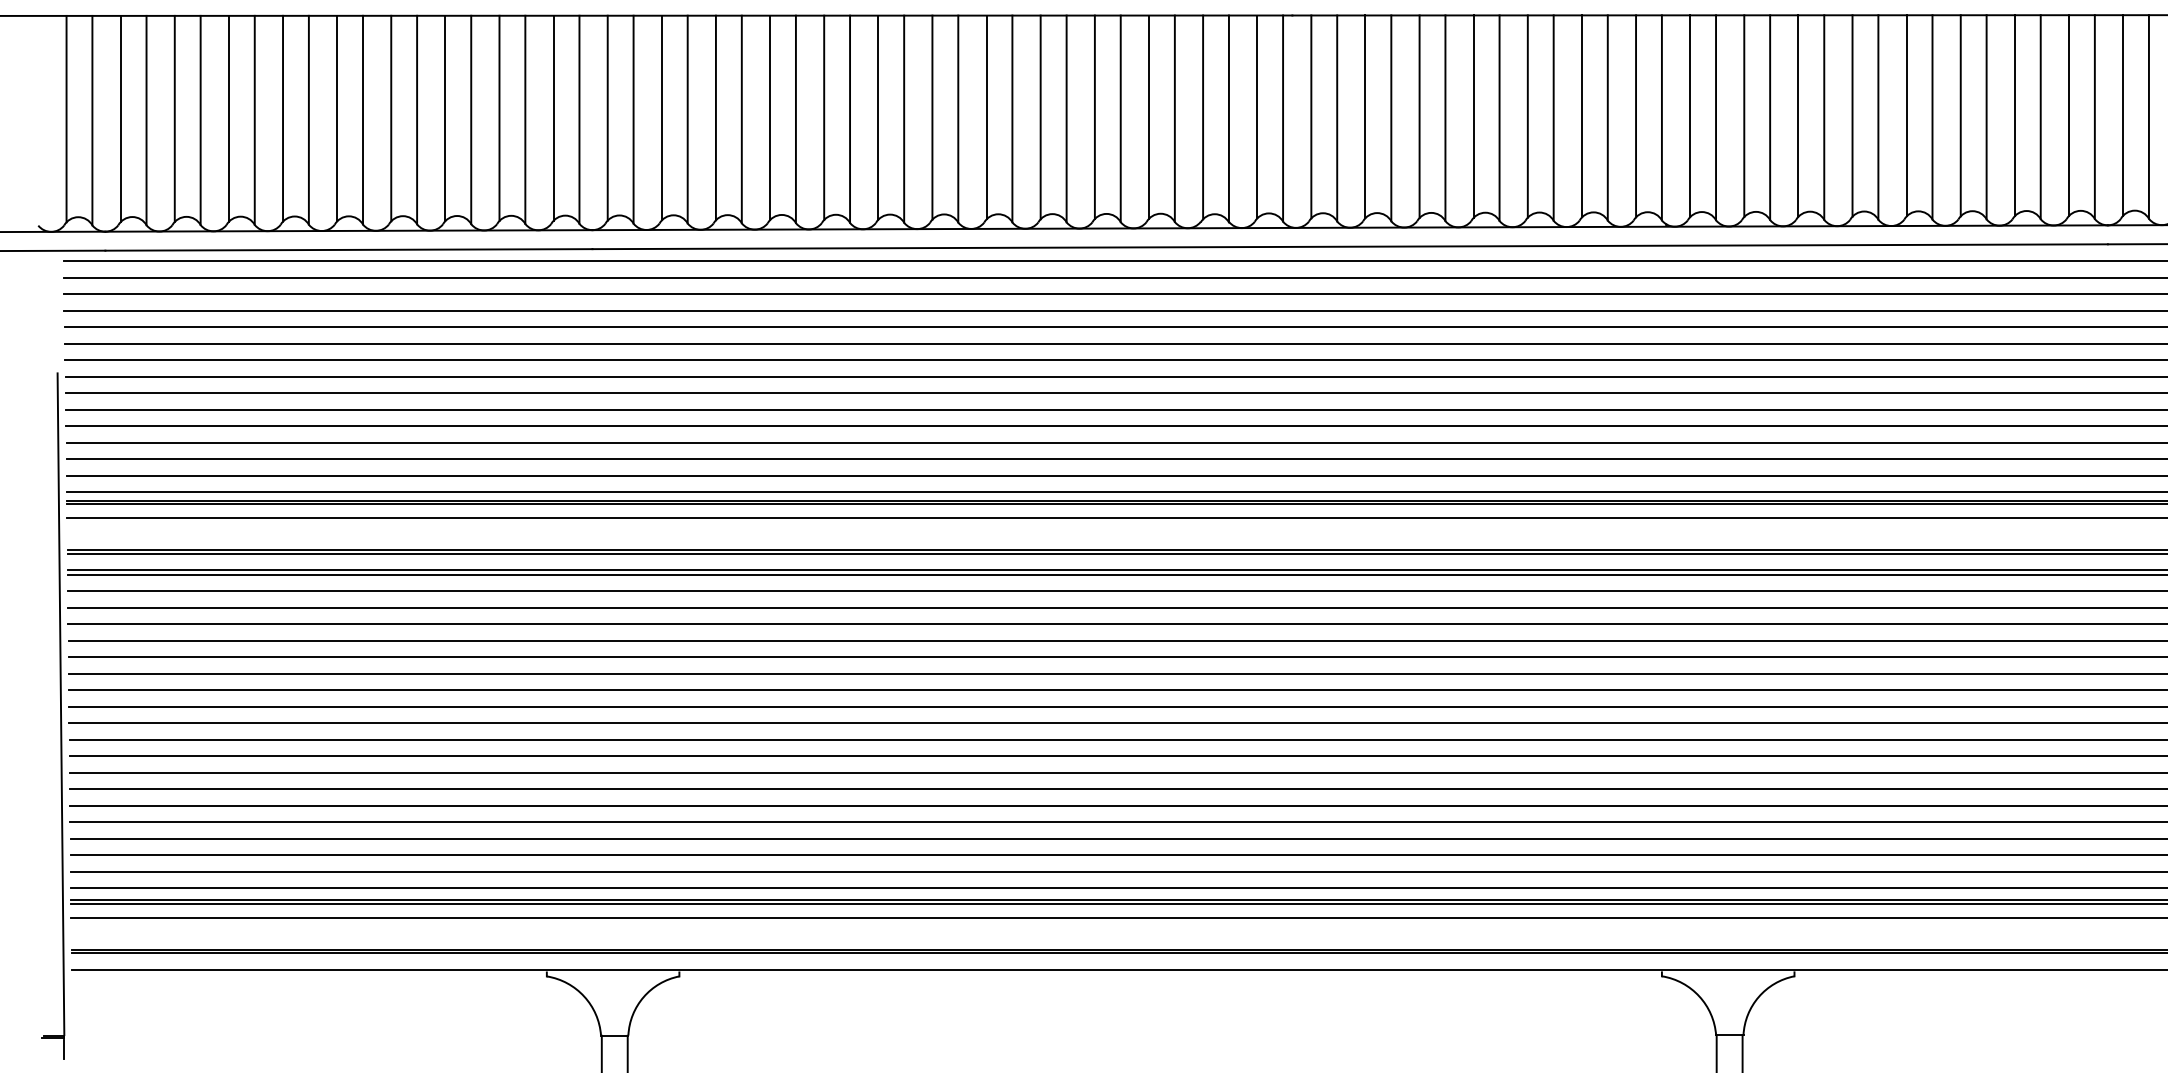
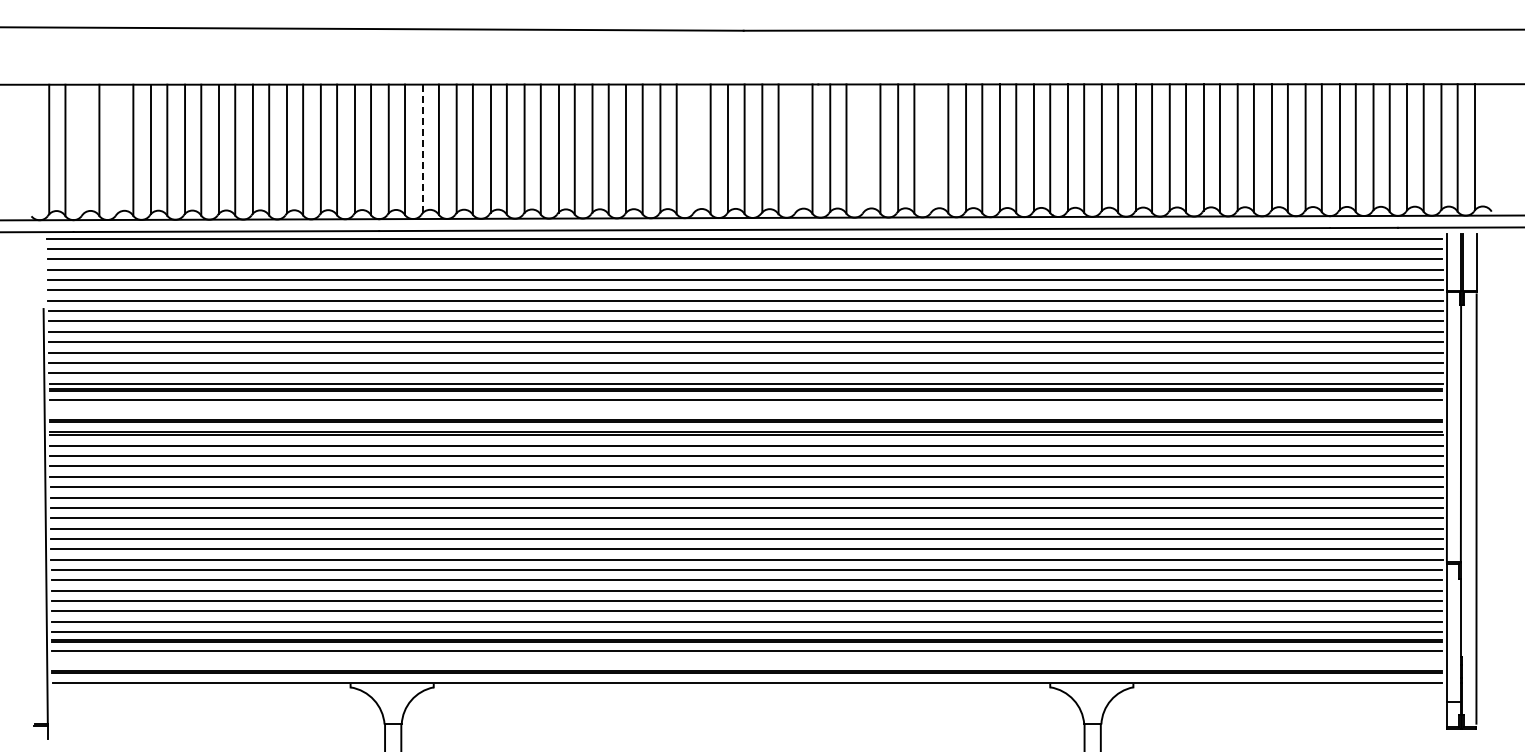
line: (1257, 115) -> (796, 147), removed
line: (1365, 115) -> (864, 147), removed
line: (1474, 115) -> (932, 147), removed
line: (661, 117) -> (422, 148), solid -> dashed
line: (1094, 117) -> (694, 148), removed
line: (121, 119) -> (83, 149), removed
line: (175, 119) -> (117, 149), removed

